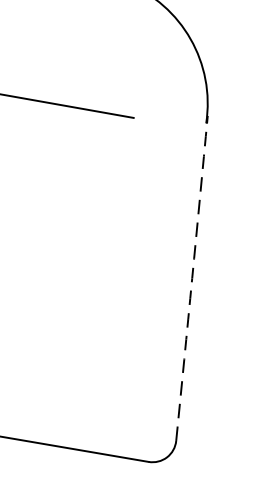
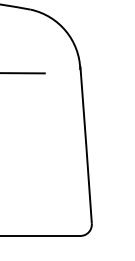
arc: (192, 279) -> (86, 145), dashed -> solid

